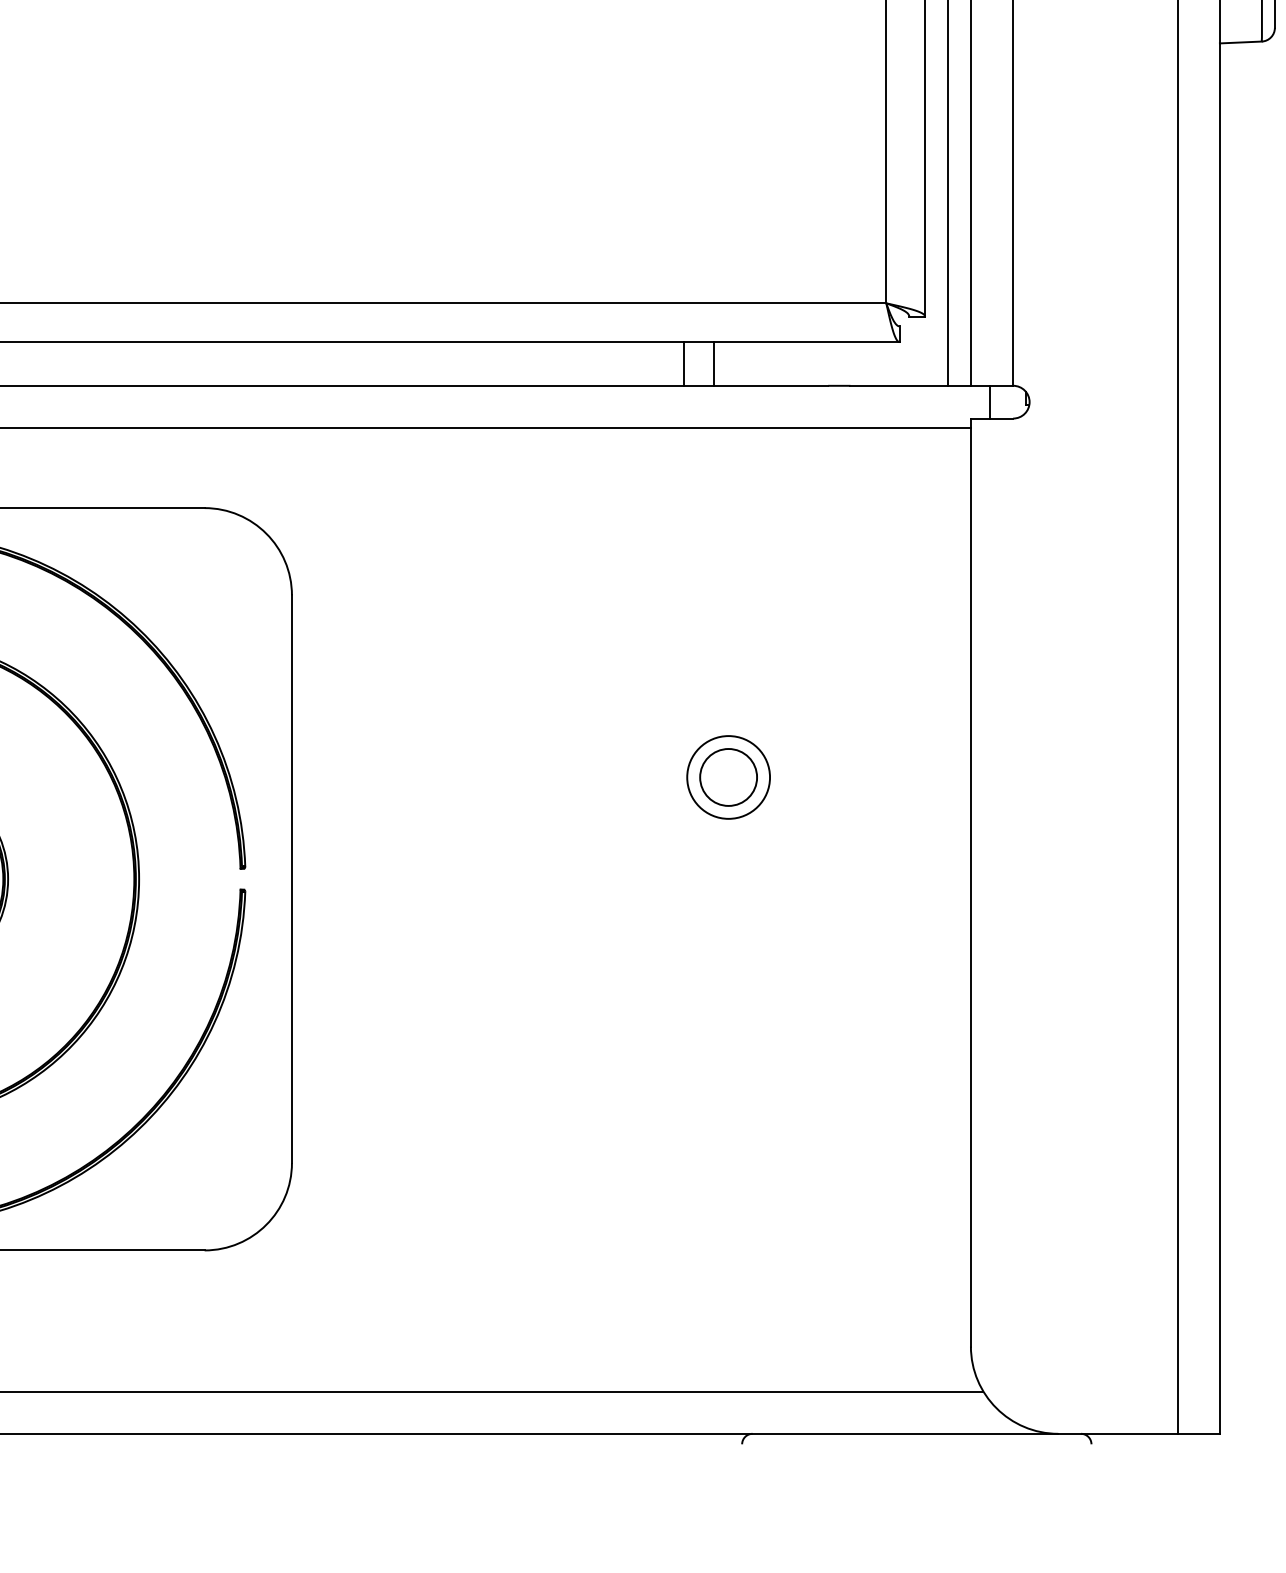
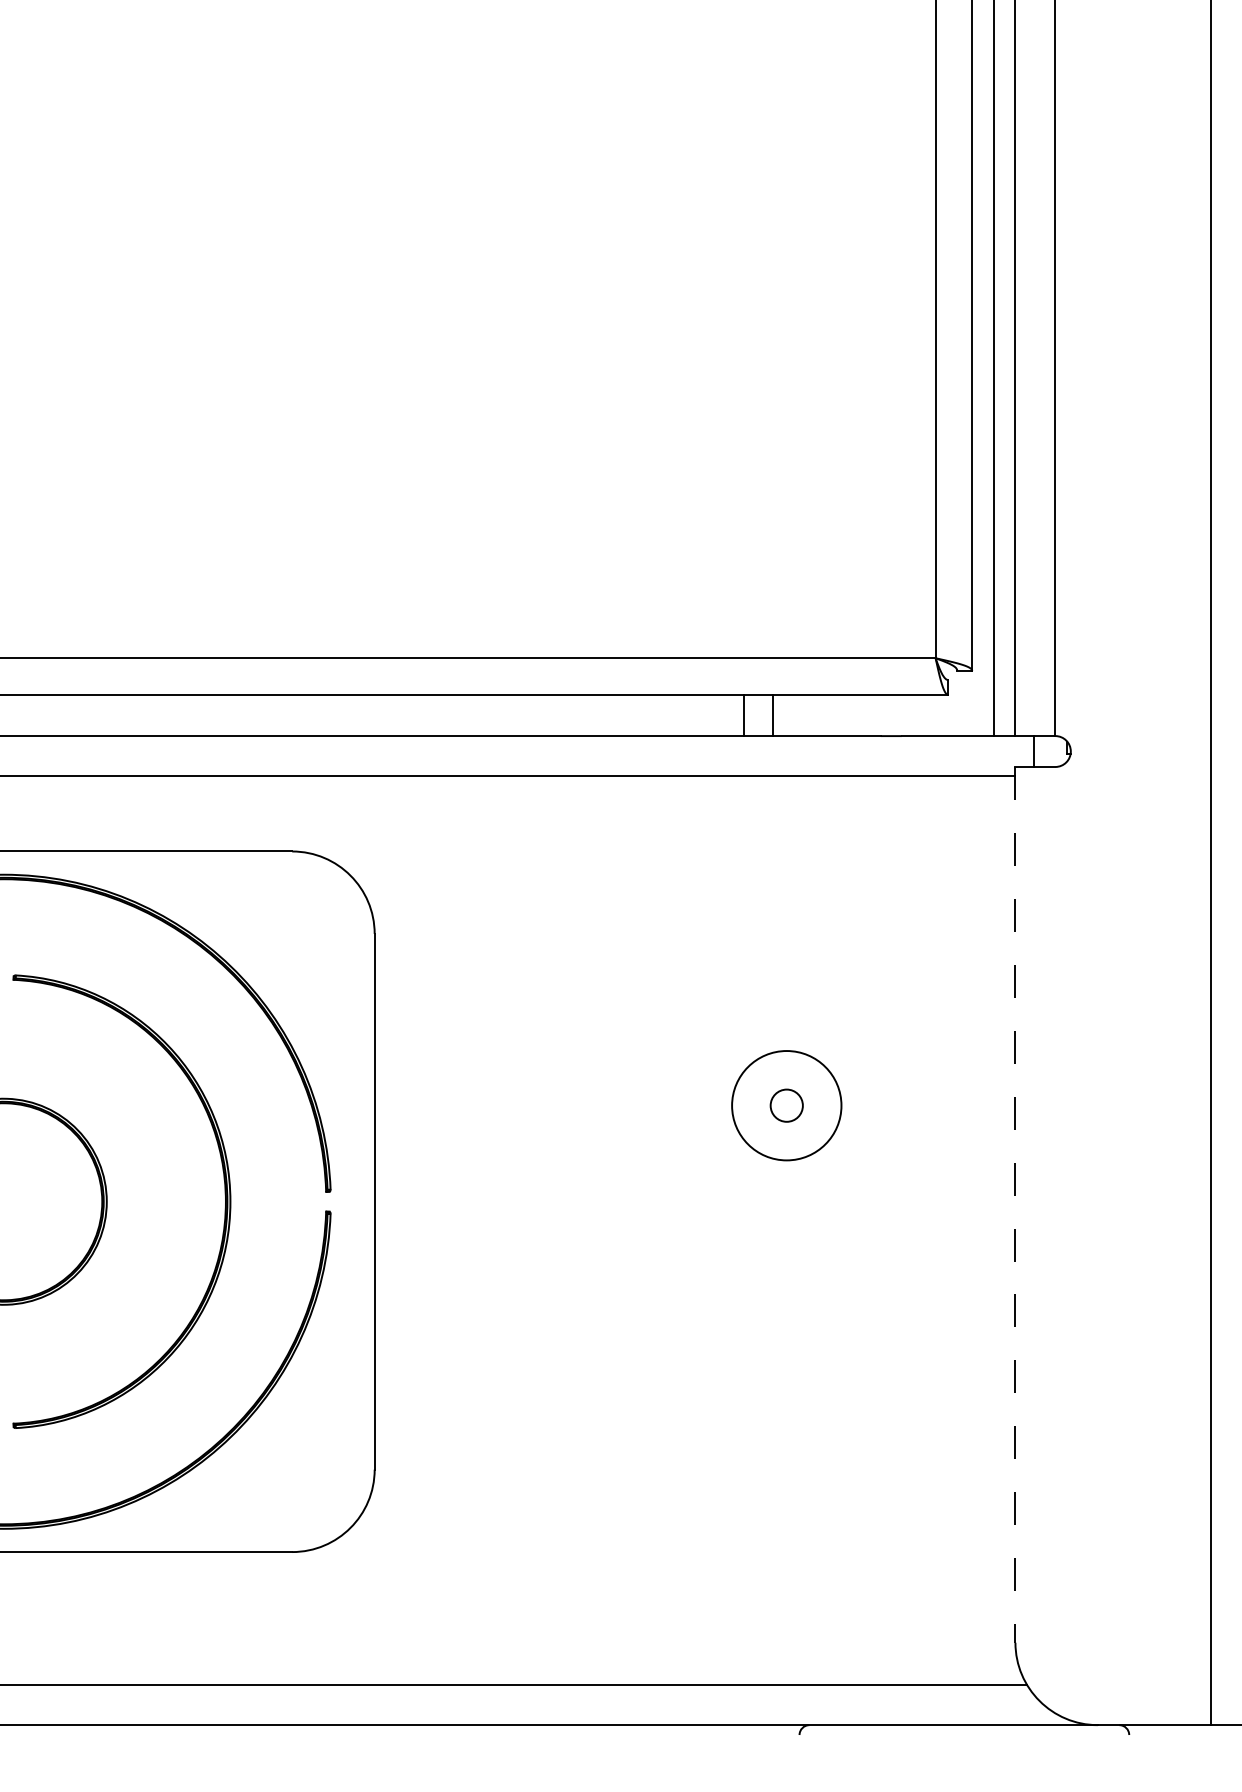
circle: (728, 777) -> (786, 1105), size x0.6
circle: (728, 777) -> (786, 1105), size x1.4
line: (970, 882) -> (1015, 1204), solid -> dashed

